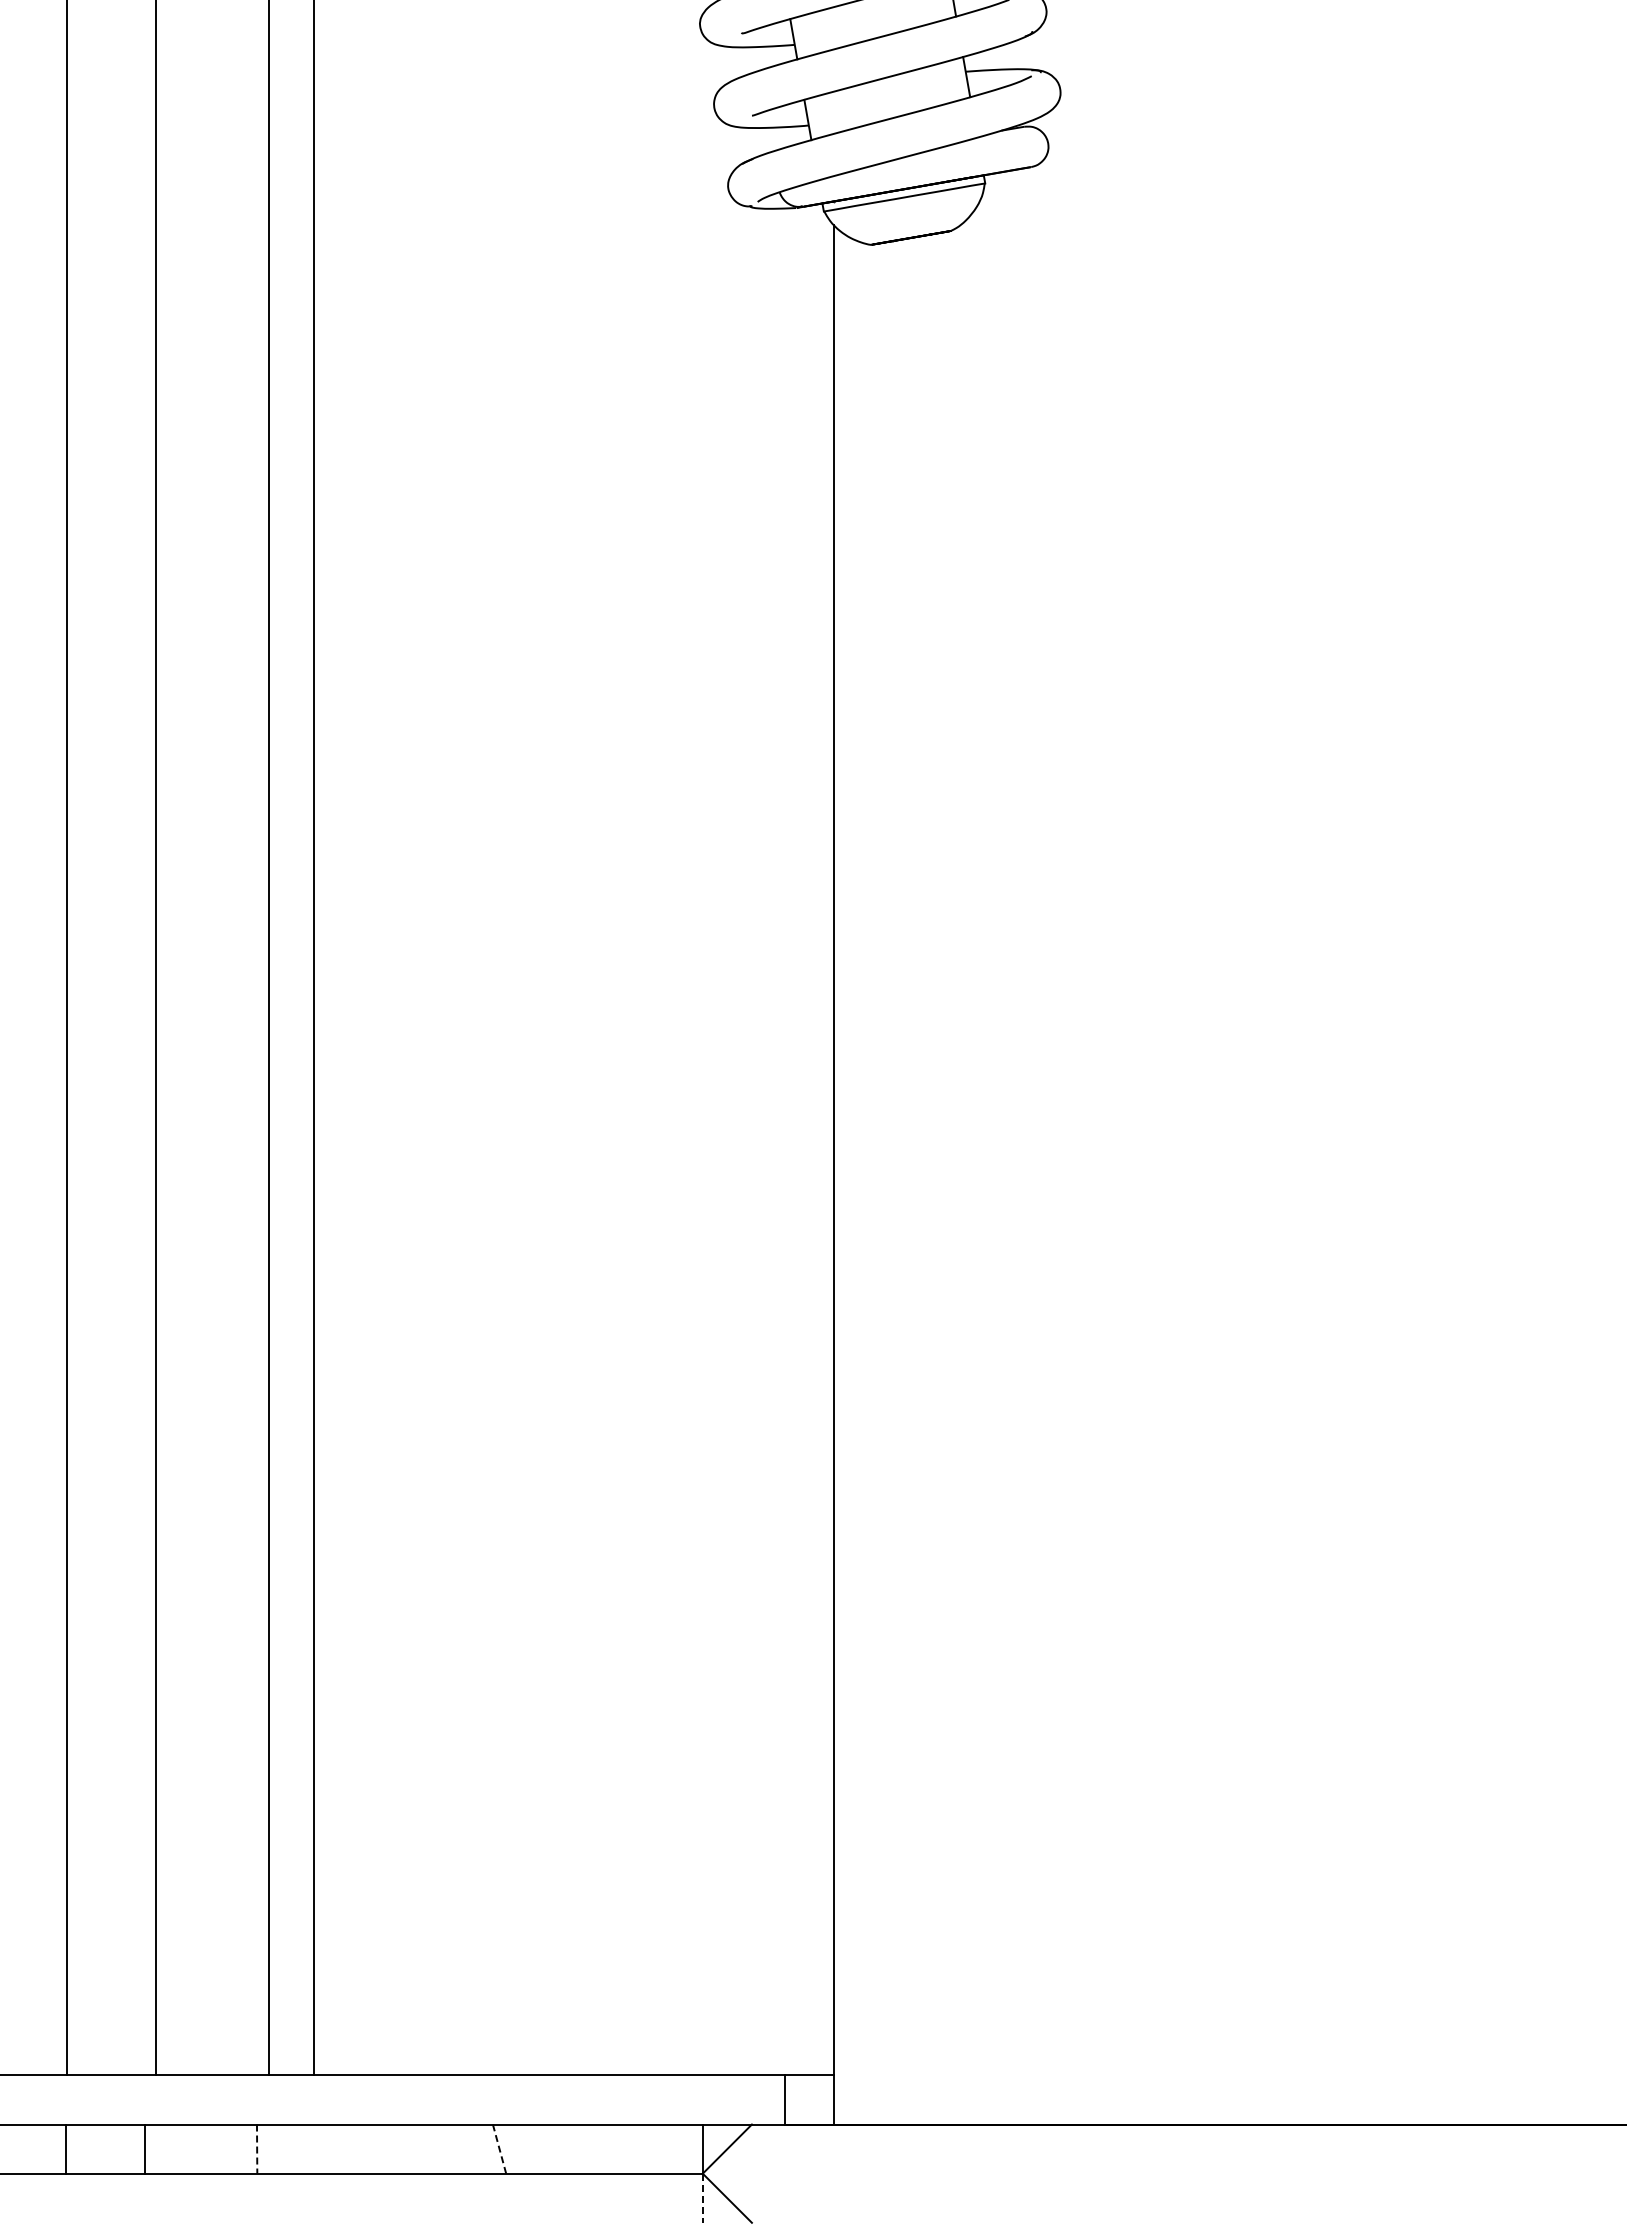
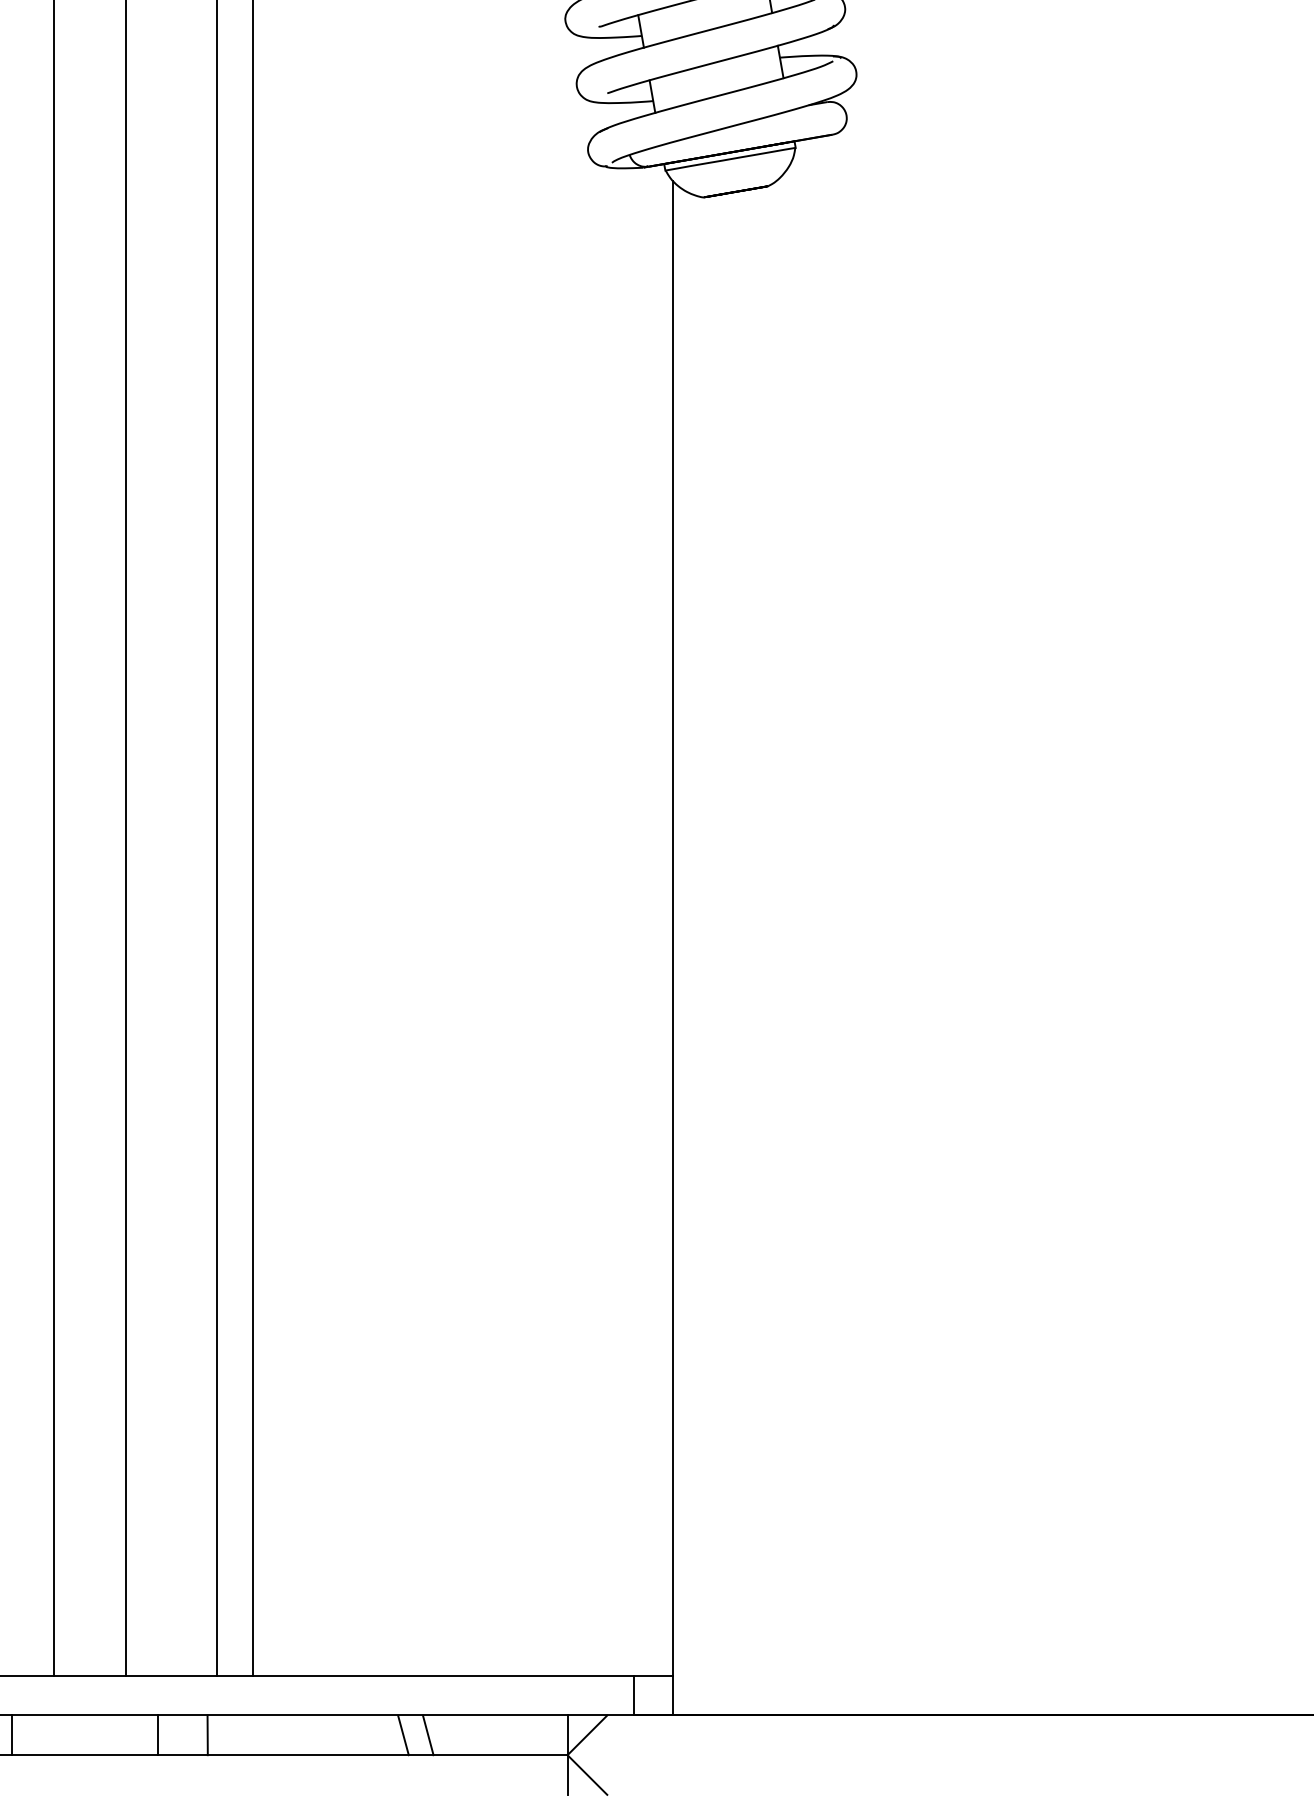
line: (65, 2148) -> (11, 1734), moved
line: (144, 2148) -> (157, 1734), moved
line: (529, 2148) -> (427, 1734), added
line: (257, 2149) -> (207, 1735), dashed -> solid
line: (499, 2149) -> (403, 1735), dashed -> solid
line: (702, 2198) -> (567, 1775), dashed -> solid

